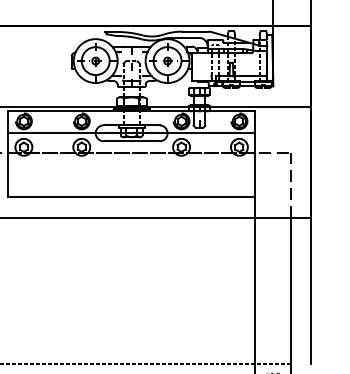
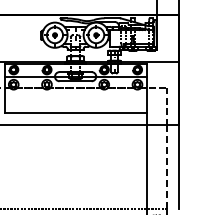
line: (291, 291) -> (167, 167), solid -> dashed

